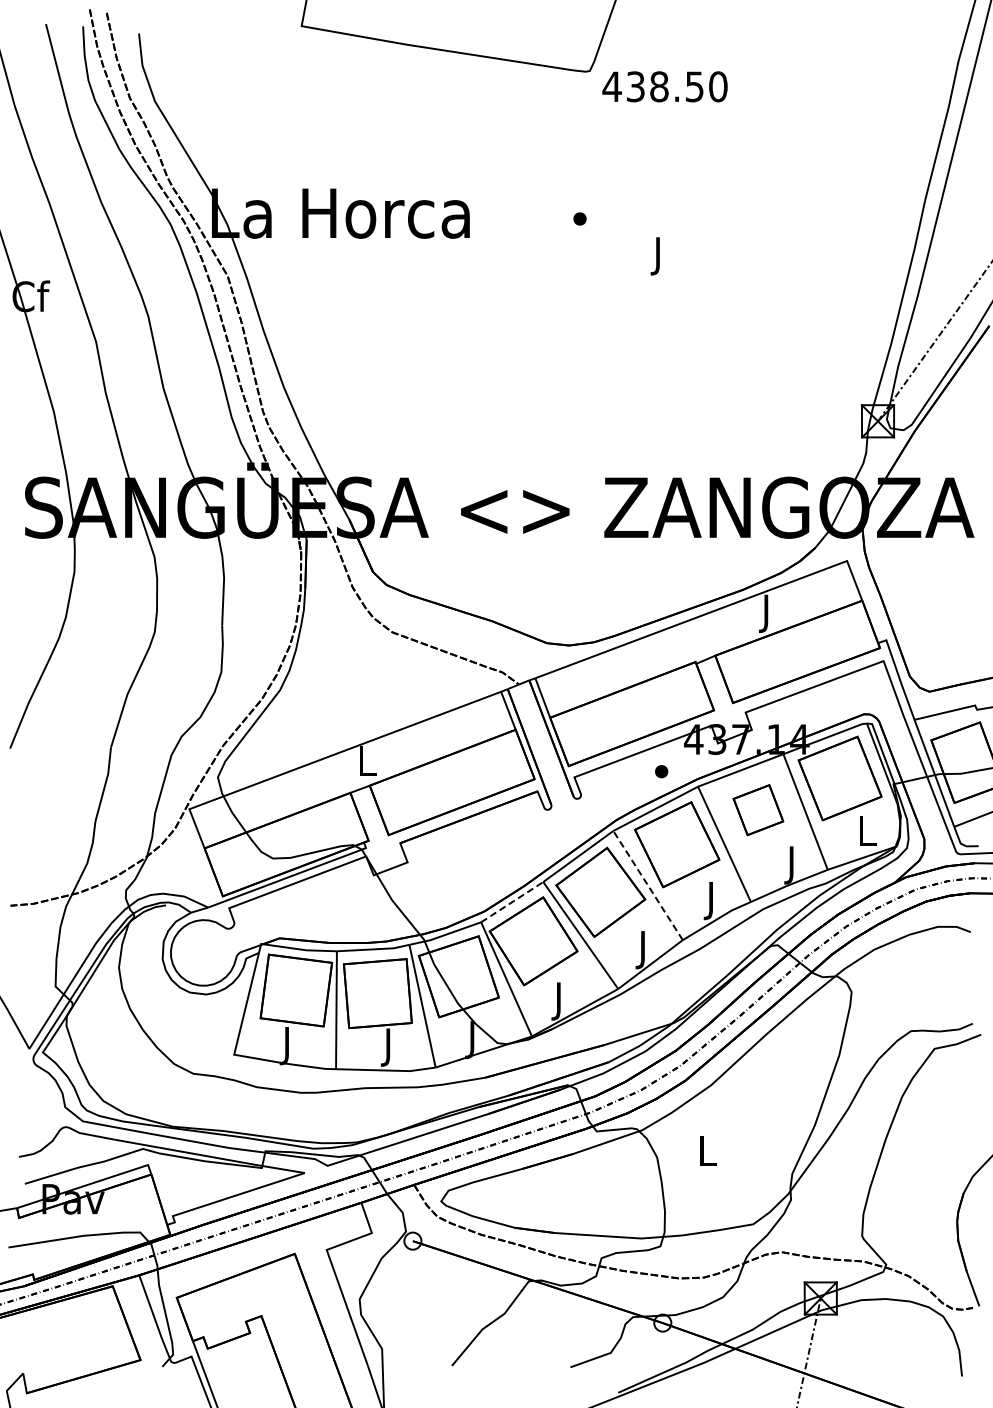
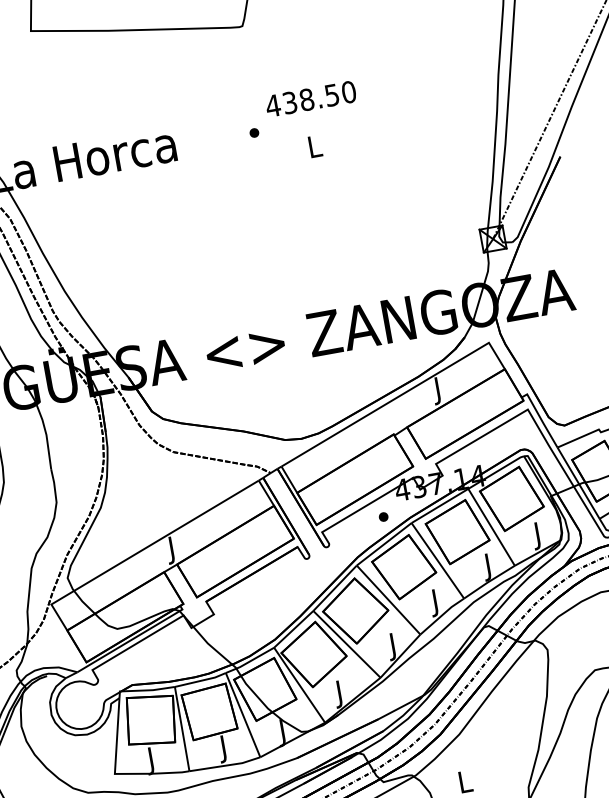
text: (664, 86) -> (310, 98), moved
text: (658, 256) -> (315, 149), J -> L
text: (367, 765) -> (172, 550), L -> J
part: (758, 809) -> (457, 531), size x1.67
text: (867, 835) -> (538, 536), L -> J
line: (648, 885) -> (388, 599), dashed -> solid
line: (512, 901) -> (293, 628), dashed -> solid

